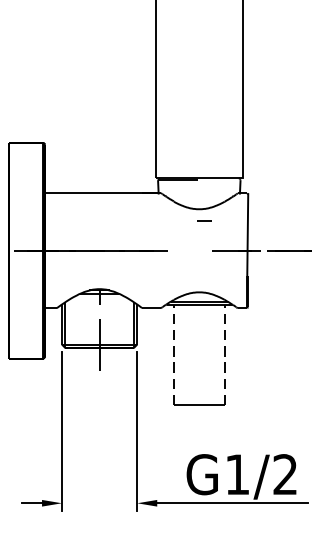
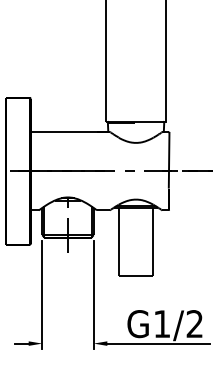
line: (204, 220) -> (129, 170), moved
line: (173, 353) -> (118, 241), dashed -> solid
line: (224, 353) -> (153, 241), dashed -> solid

